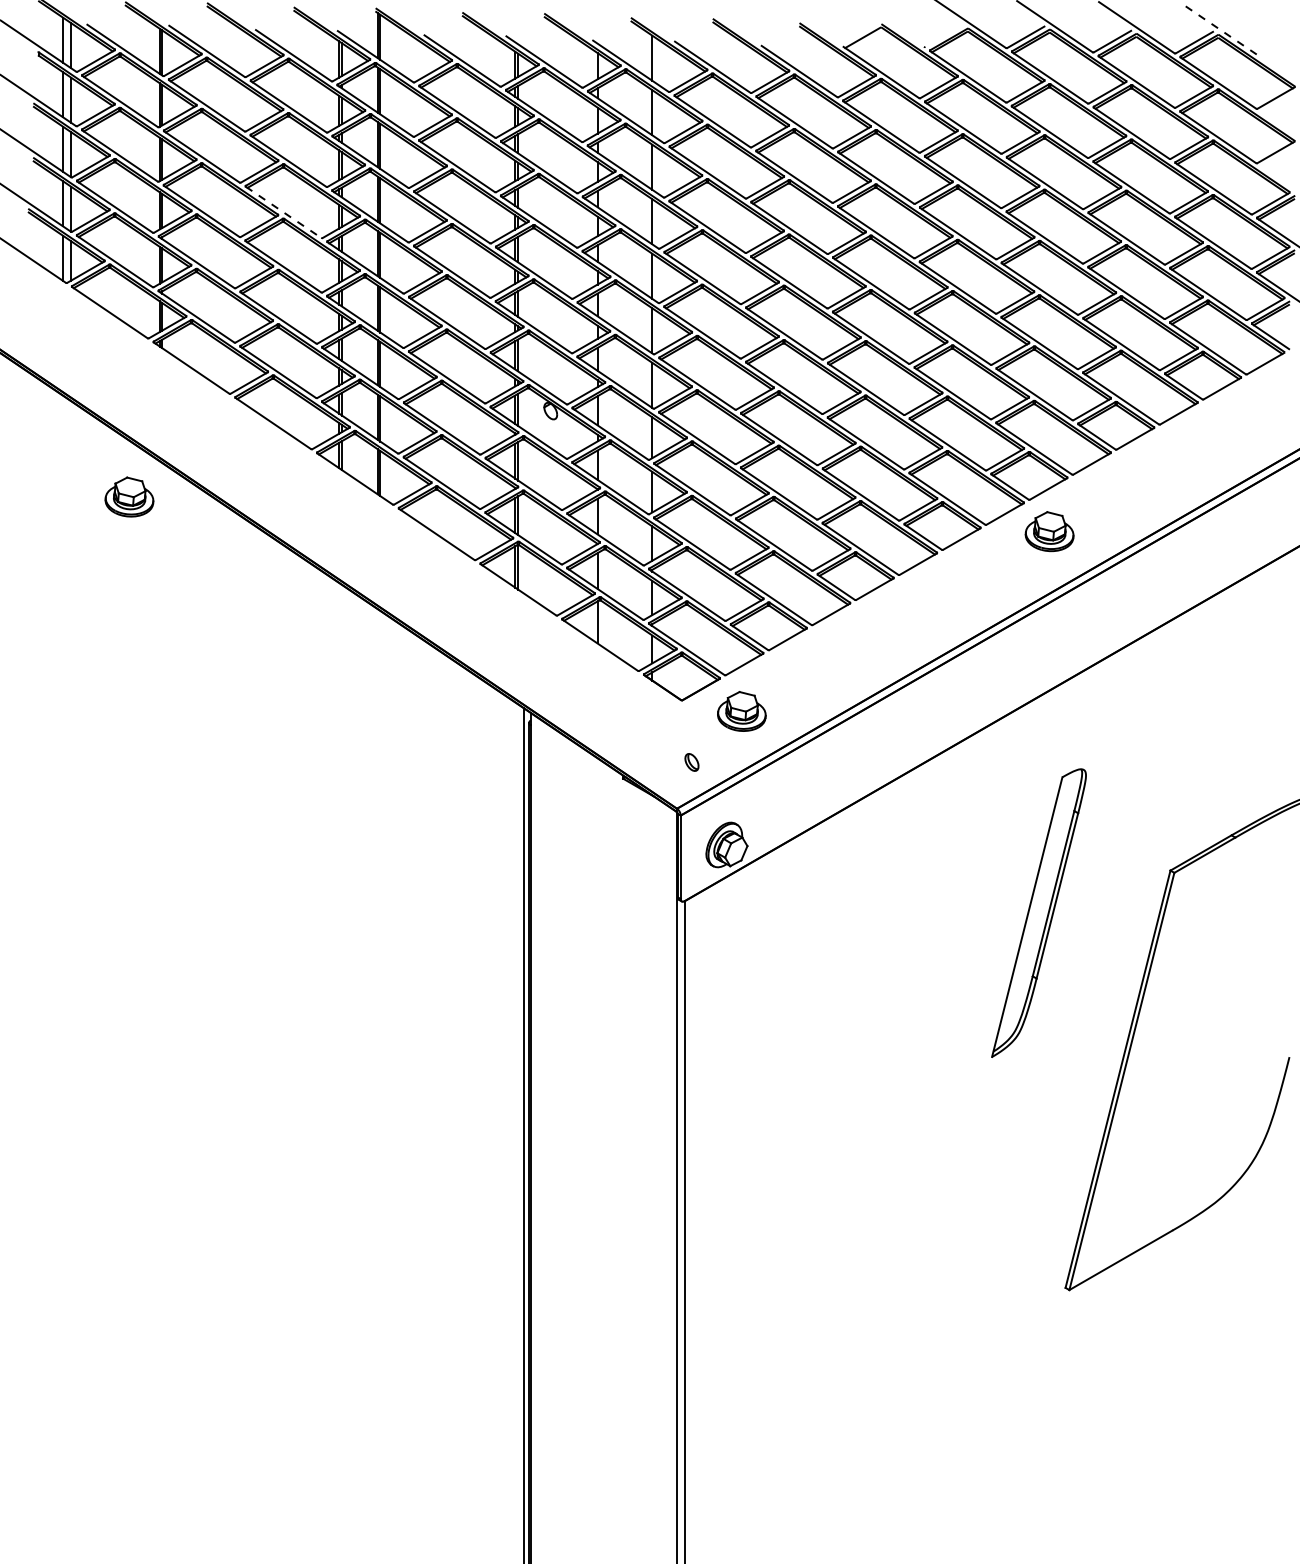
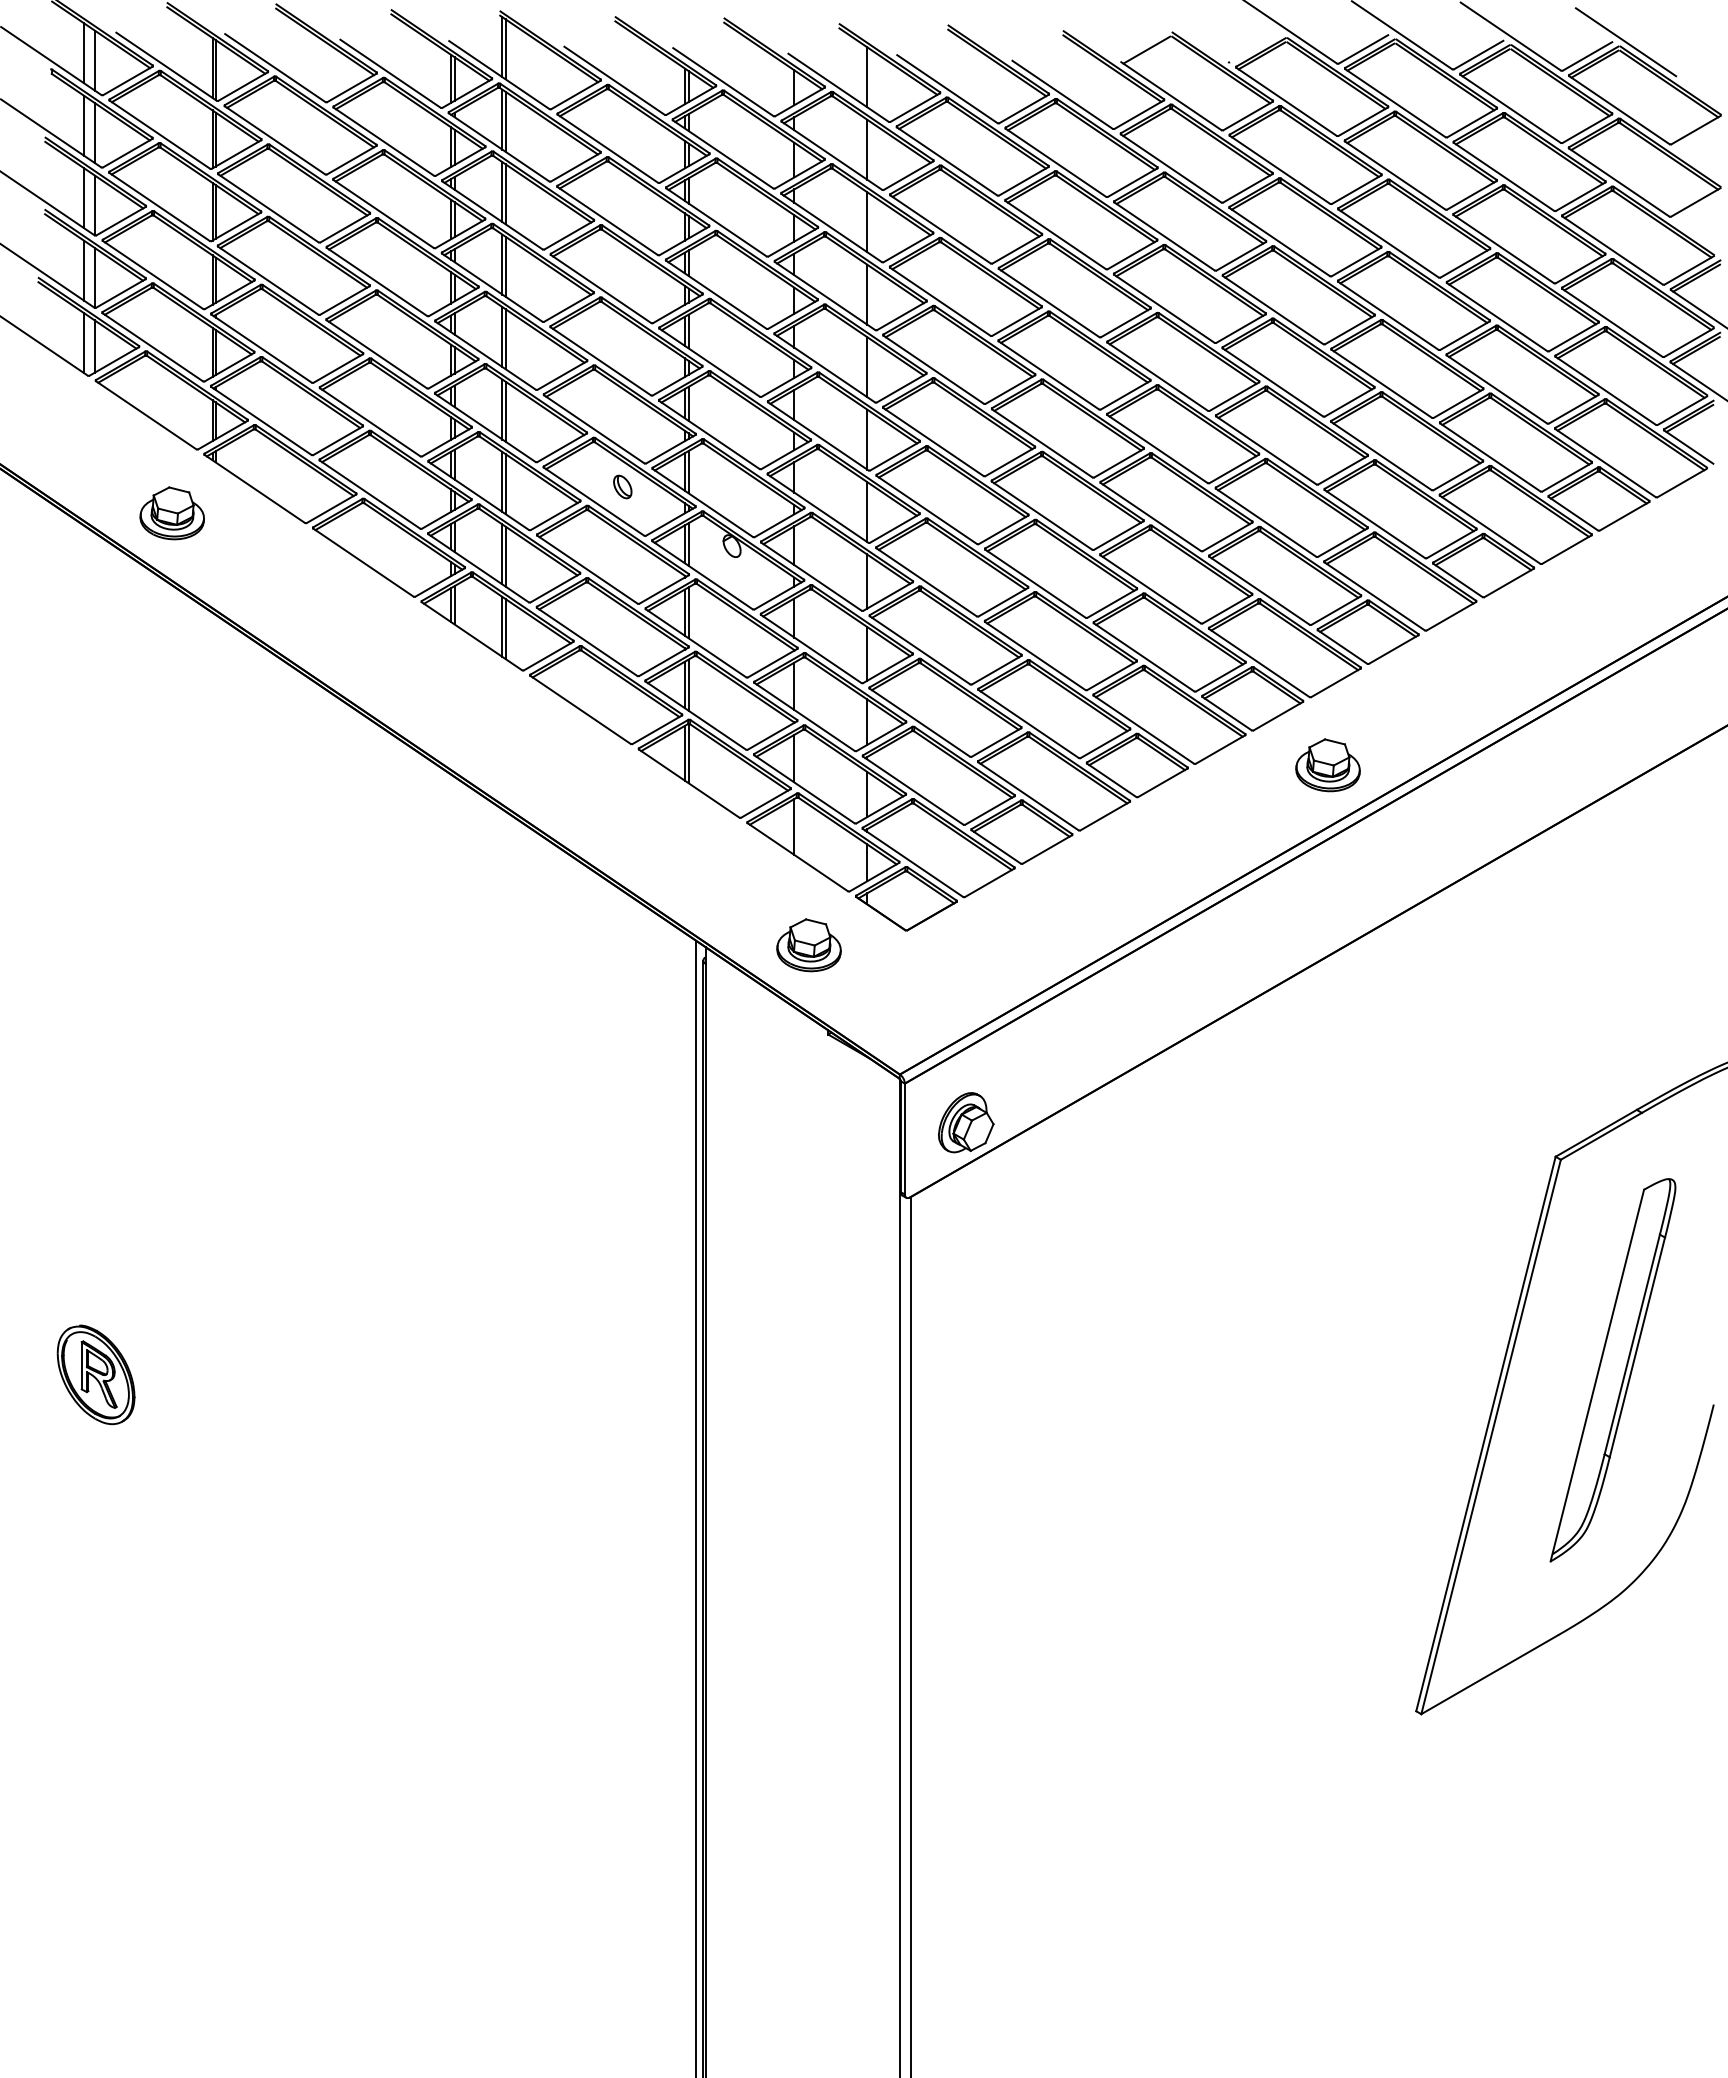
line: (1223, 32) -> (1626, 42), dashed -> solid
line: (283, 211) -> (377, 281), dashed -> solid
part: (128, 497) -> (171, 513), moved
part: (1049, 531) -> (1327, 765), moved
part: (741, 711) -> (808, 945), moved
part: (691, 762) -> (622, 486), moved
part: (1038, 913) -> (1612, 1370), moved
part: (71, 1034) -> (95, 1374), added

